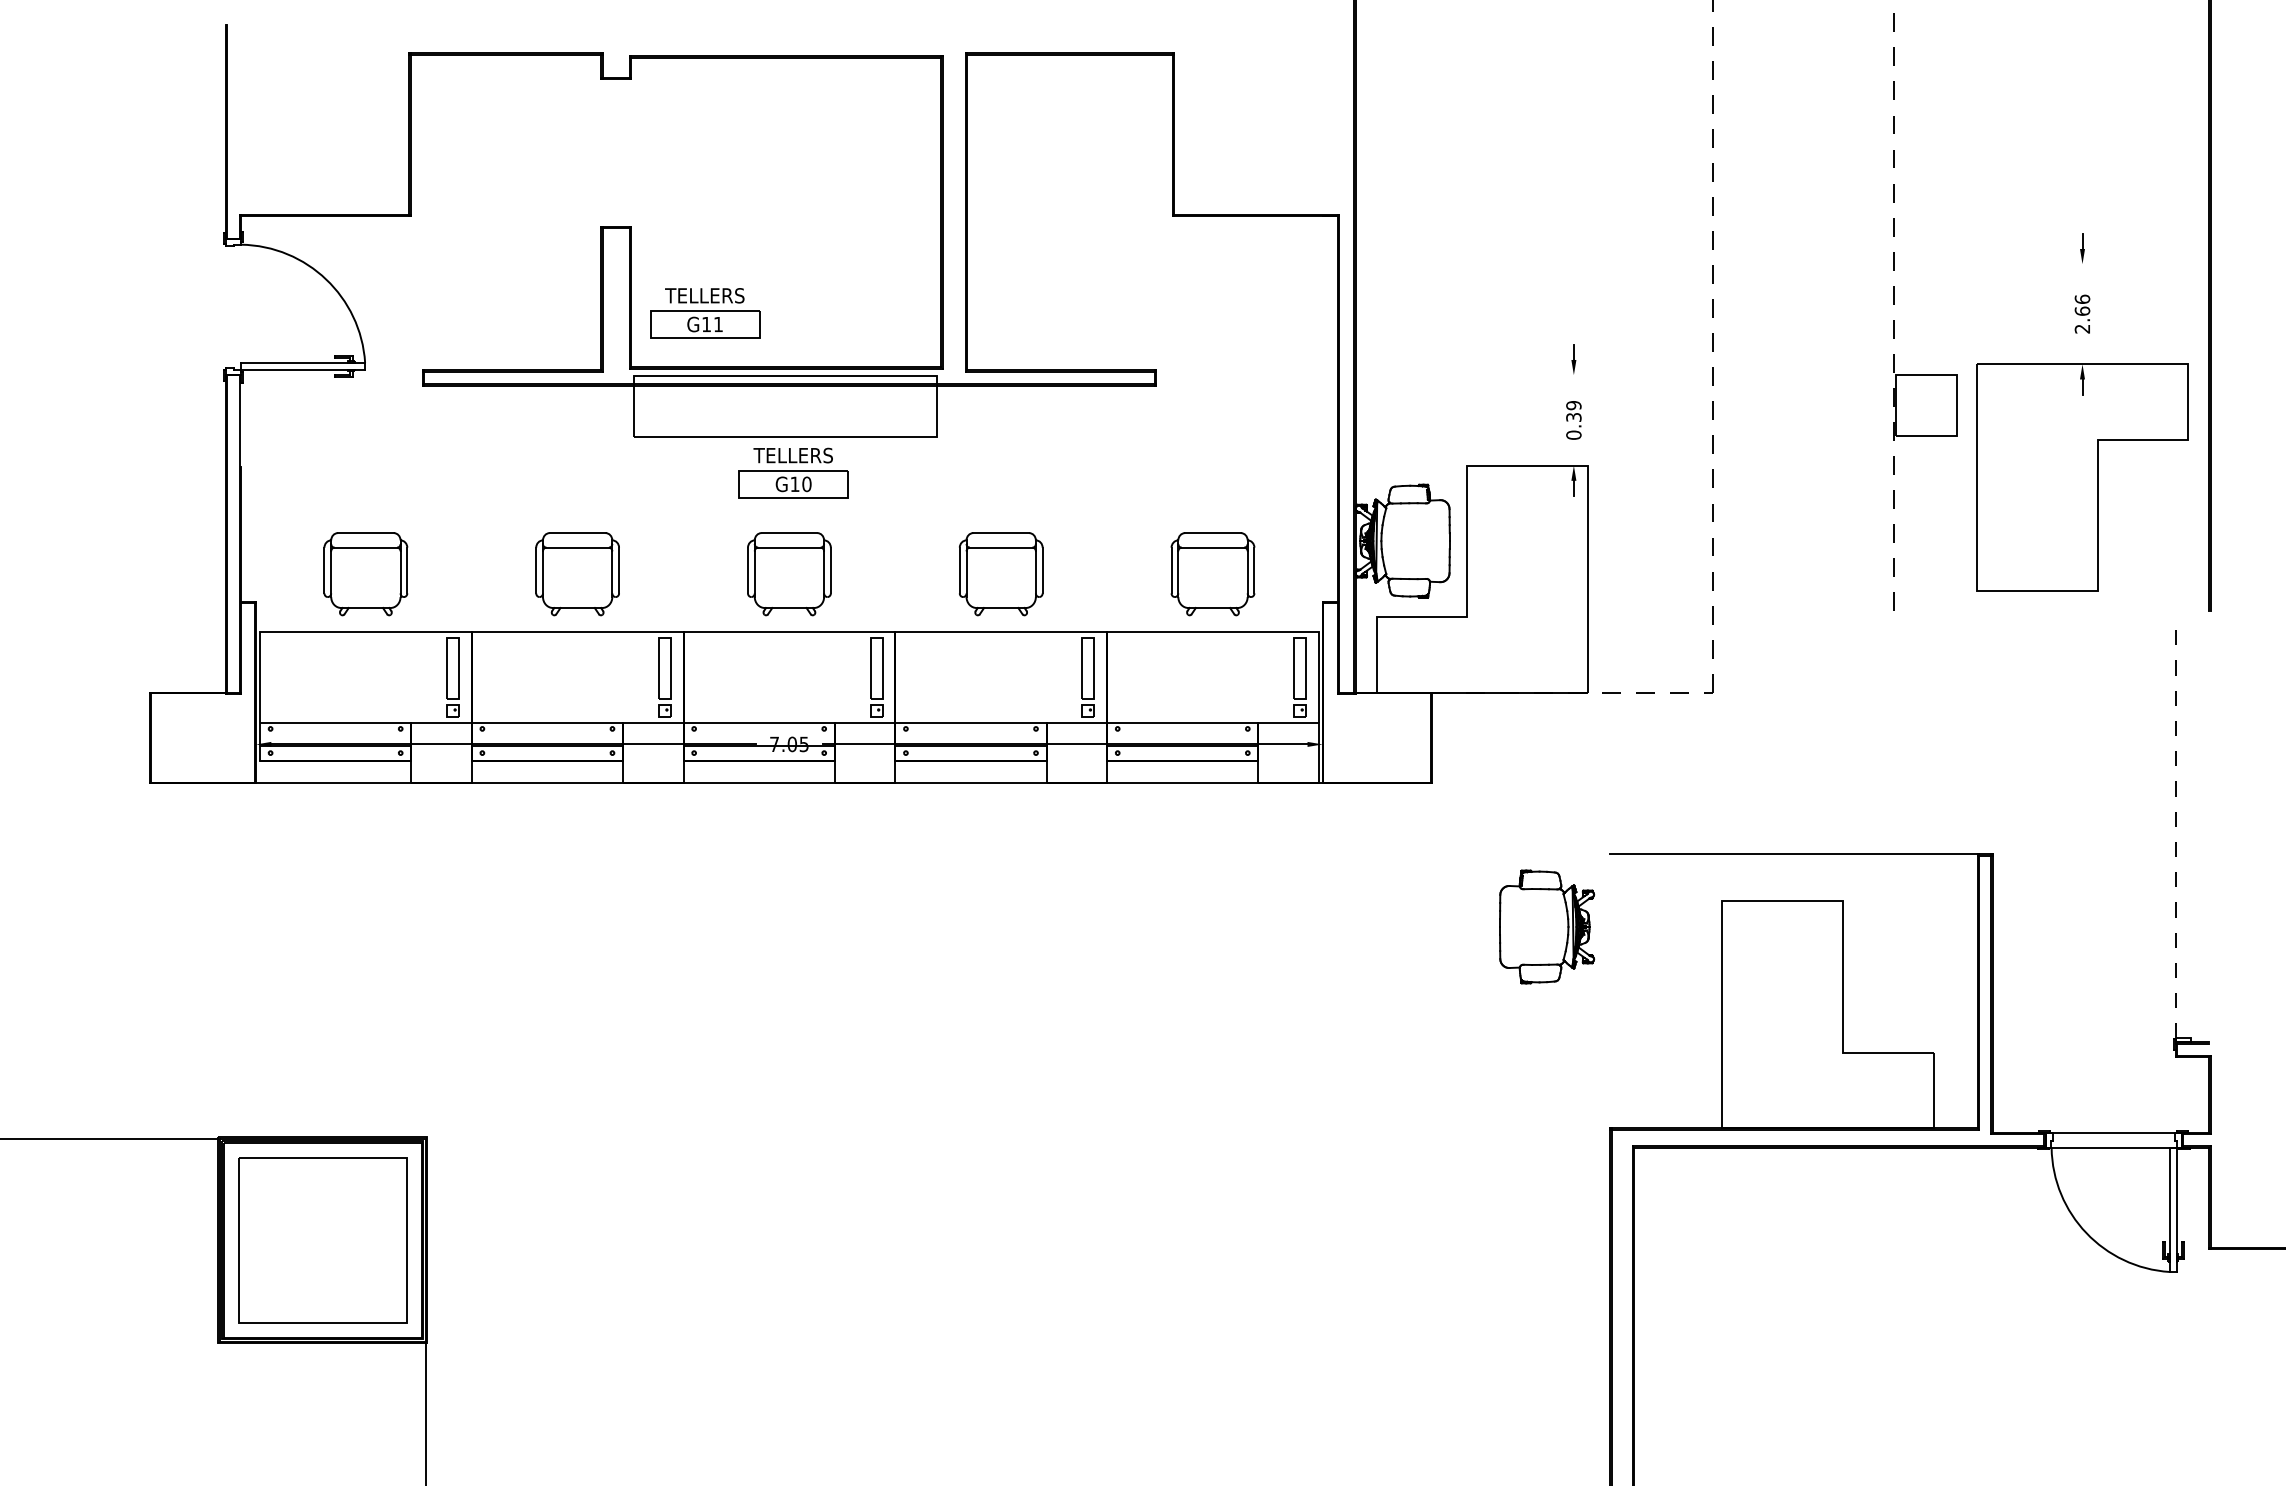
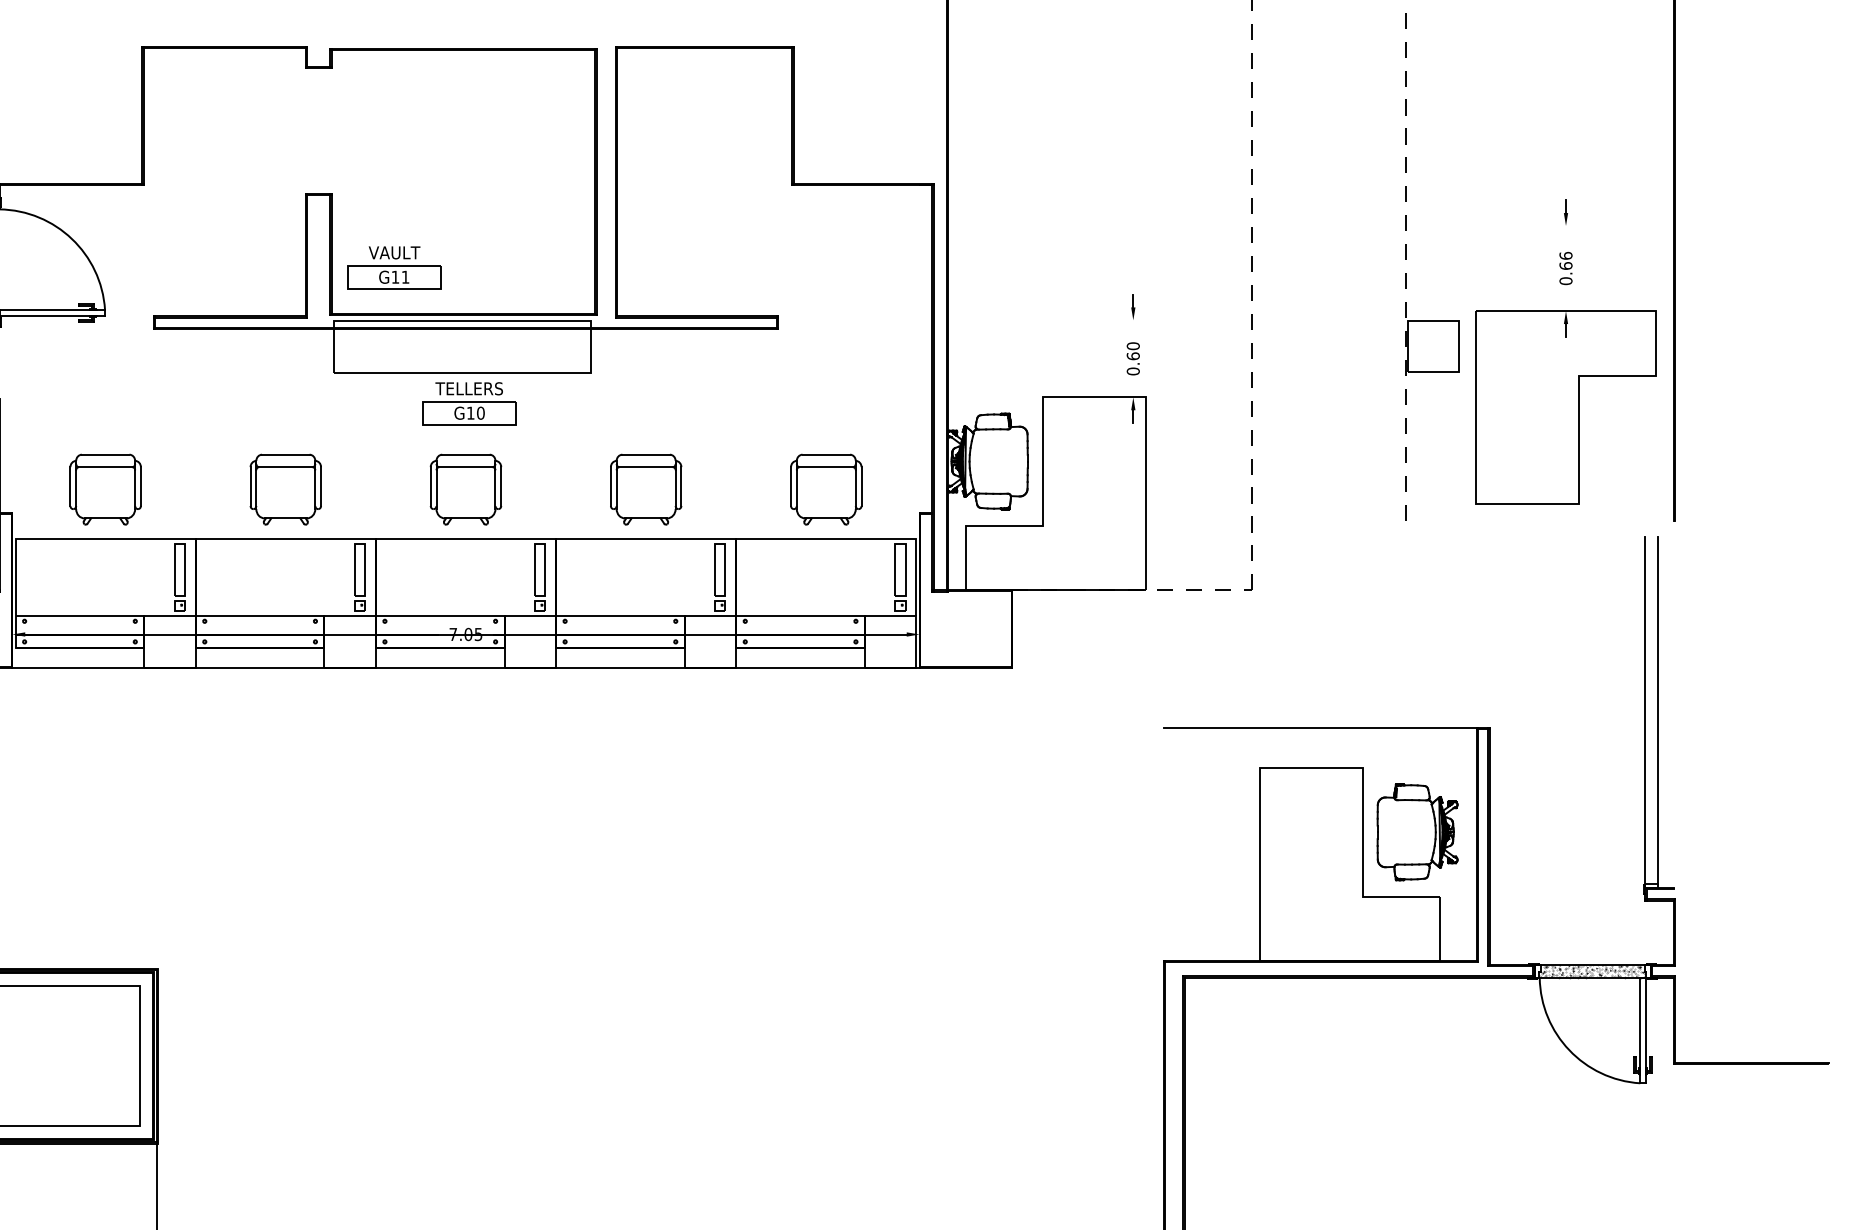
text: (704, 295) -> (393, 252), TELLERS -> VAULT
text: (2082, 328) -> (1566, 280), 2.66 -> 0.66
text: (1573, 411) -> (1132, 351), 0.39 -> 0.60
line: (2190, 833) -> (1657, 710), added
line: (2175, 834) -> (1645, 711), dashed -> solid
part: (1547, 926) -> (1417, 831), moved
hatch: (2113, 1139) -> (1592, 970), added

